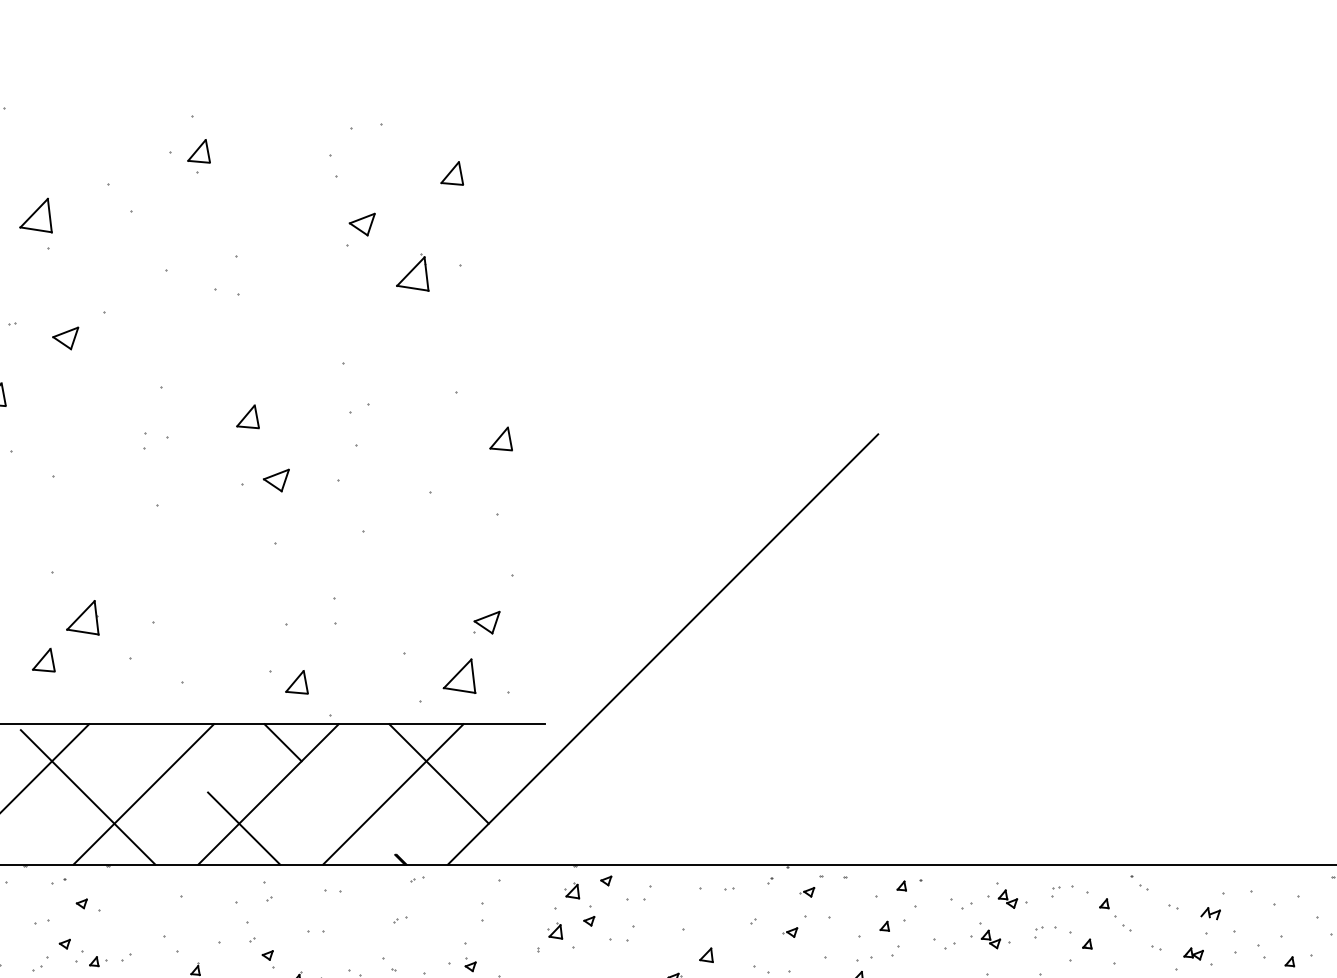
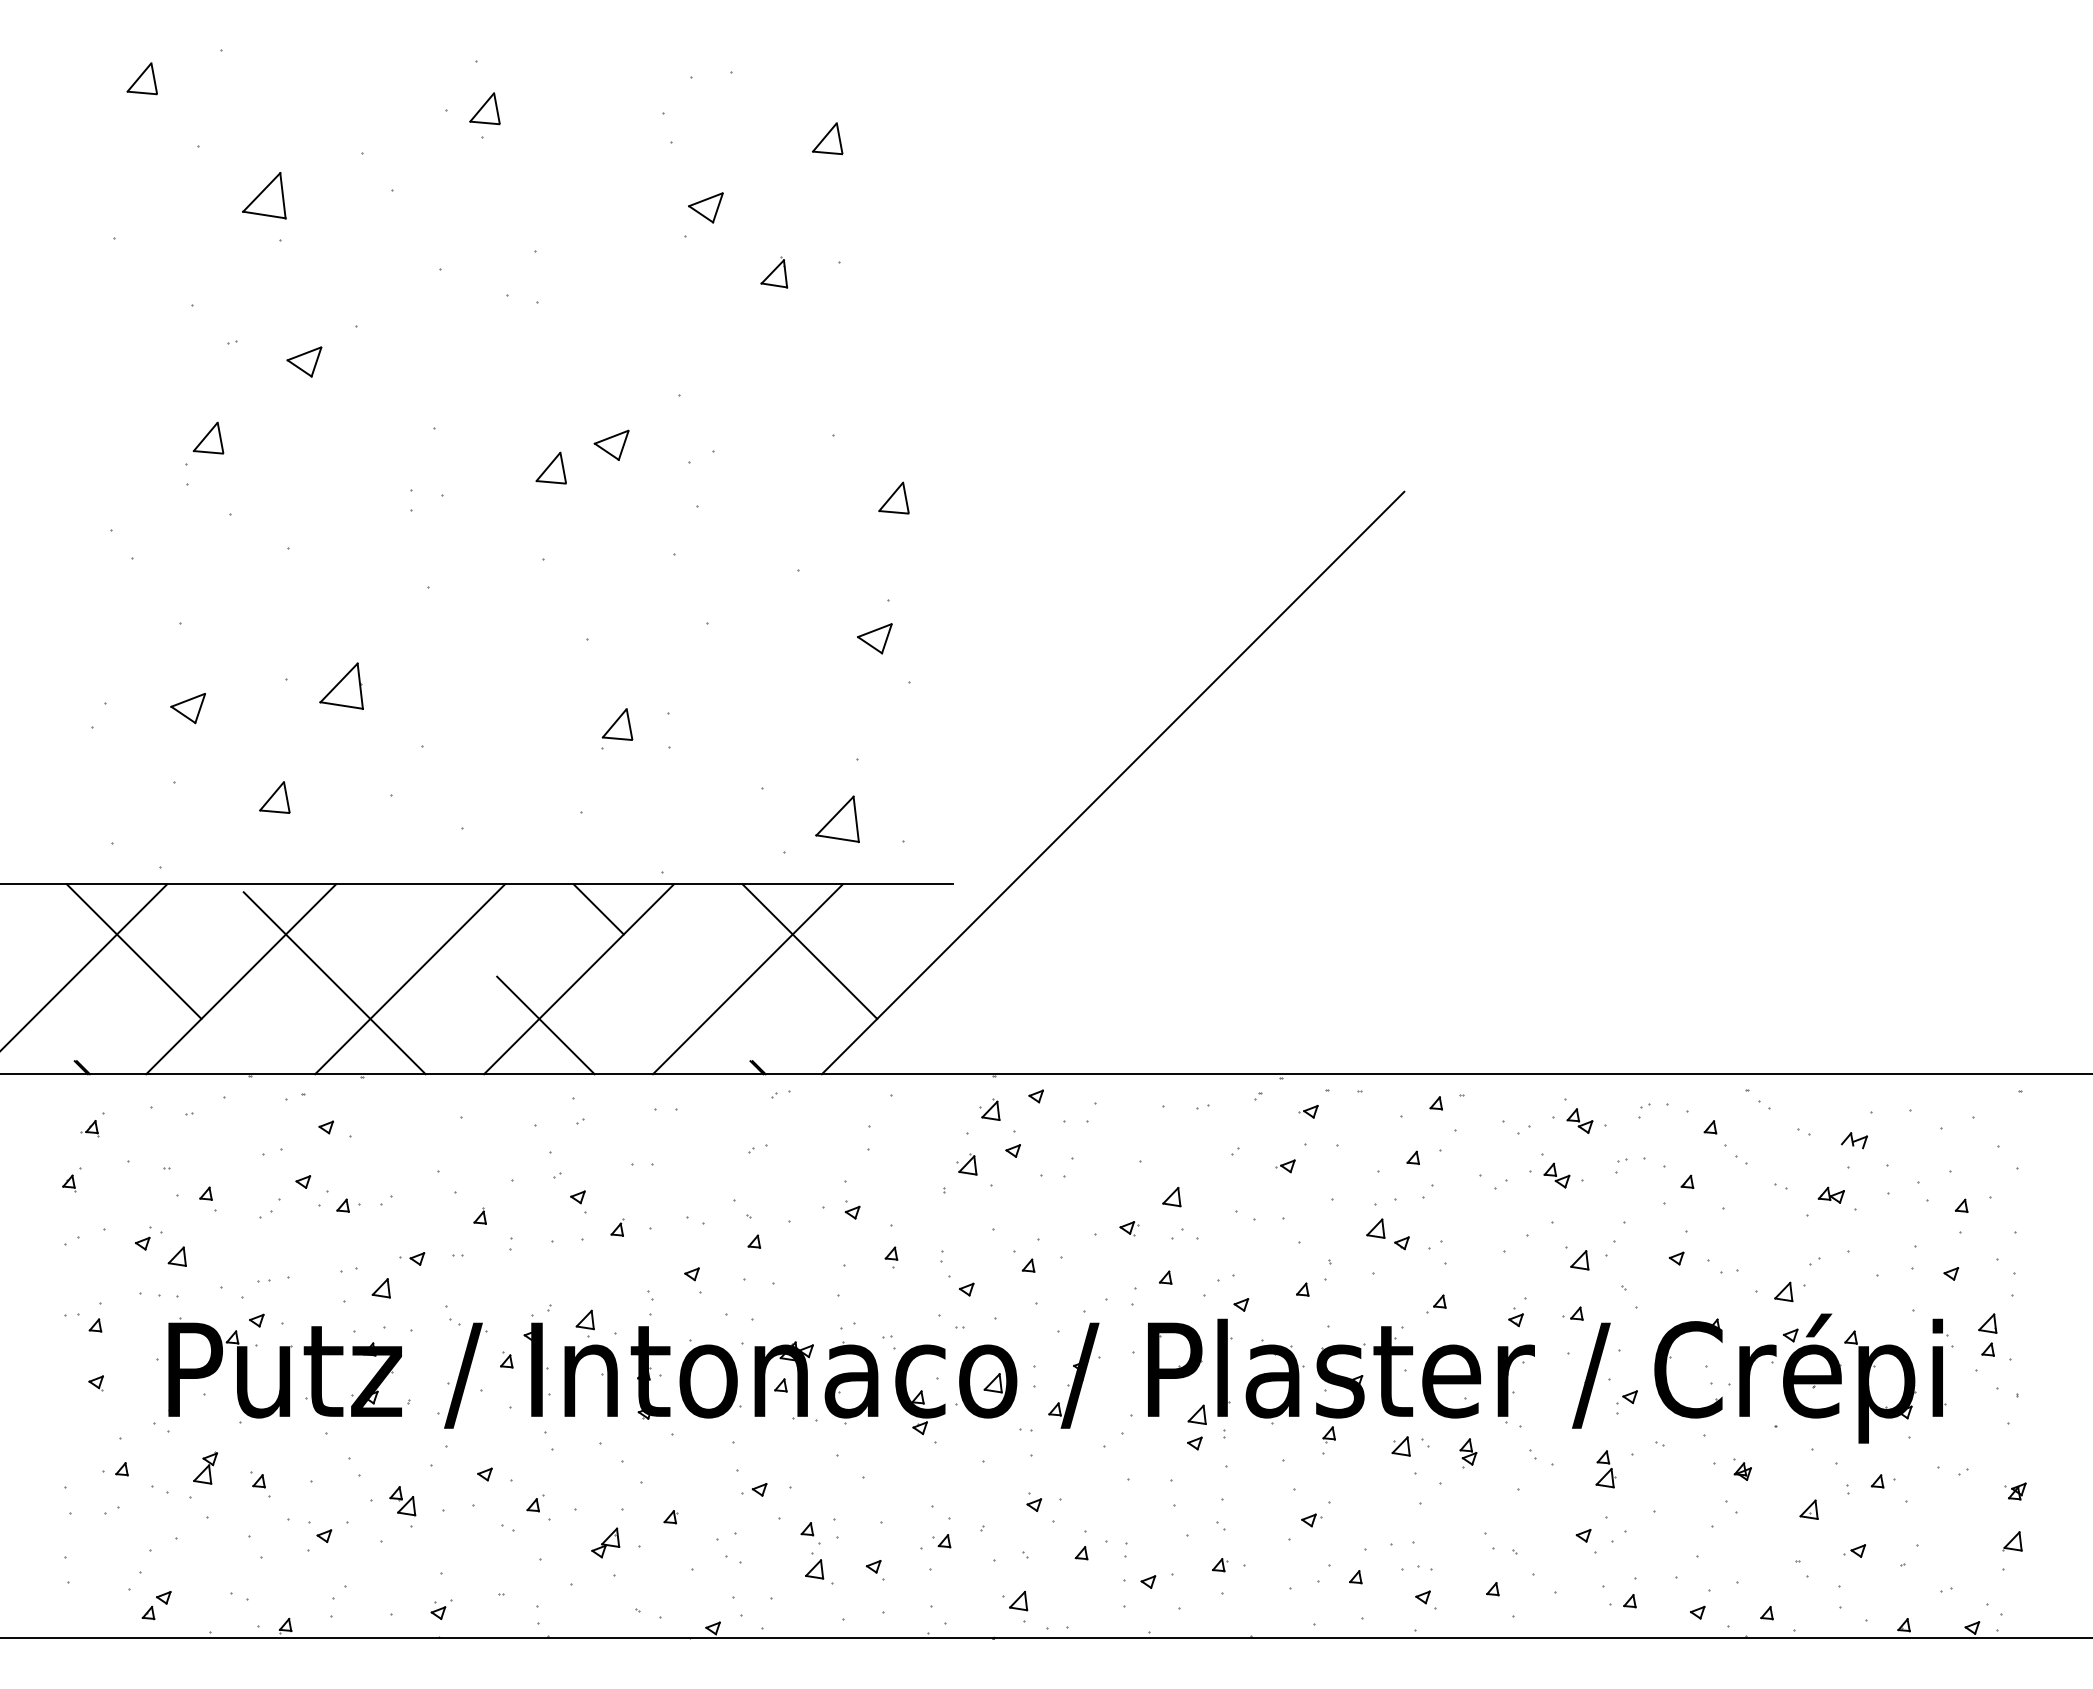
part: (412, 272) -> (774, 272), size x0.6
part: (276, 479) -> (611, 444), moved
part: (82, 617) -> (341, 685), moved
part: (486, 622) -> (874, 638), moved
part: (296, 682) -> (617, 724), moved

